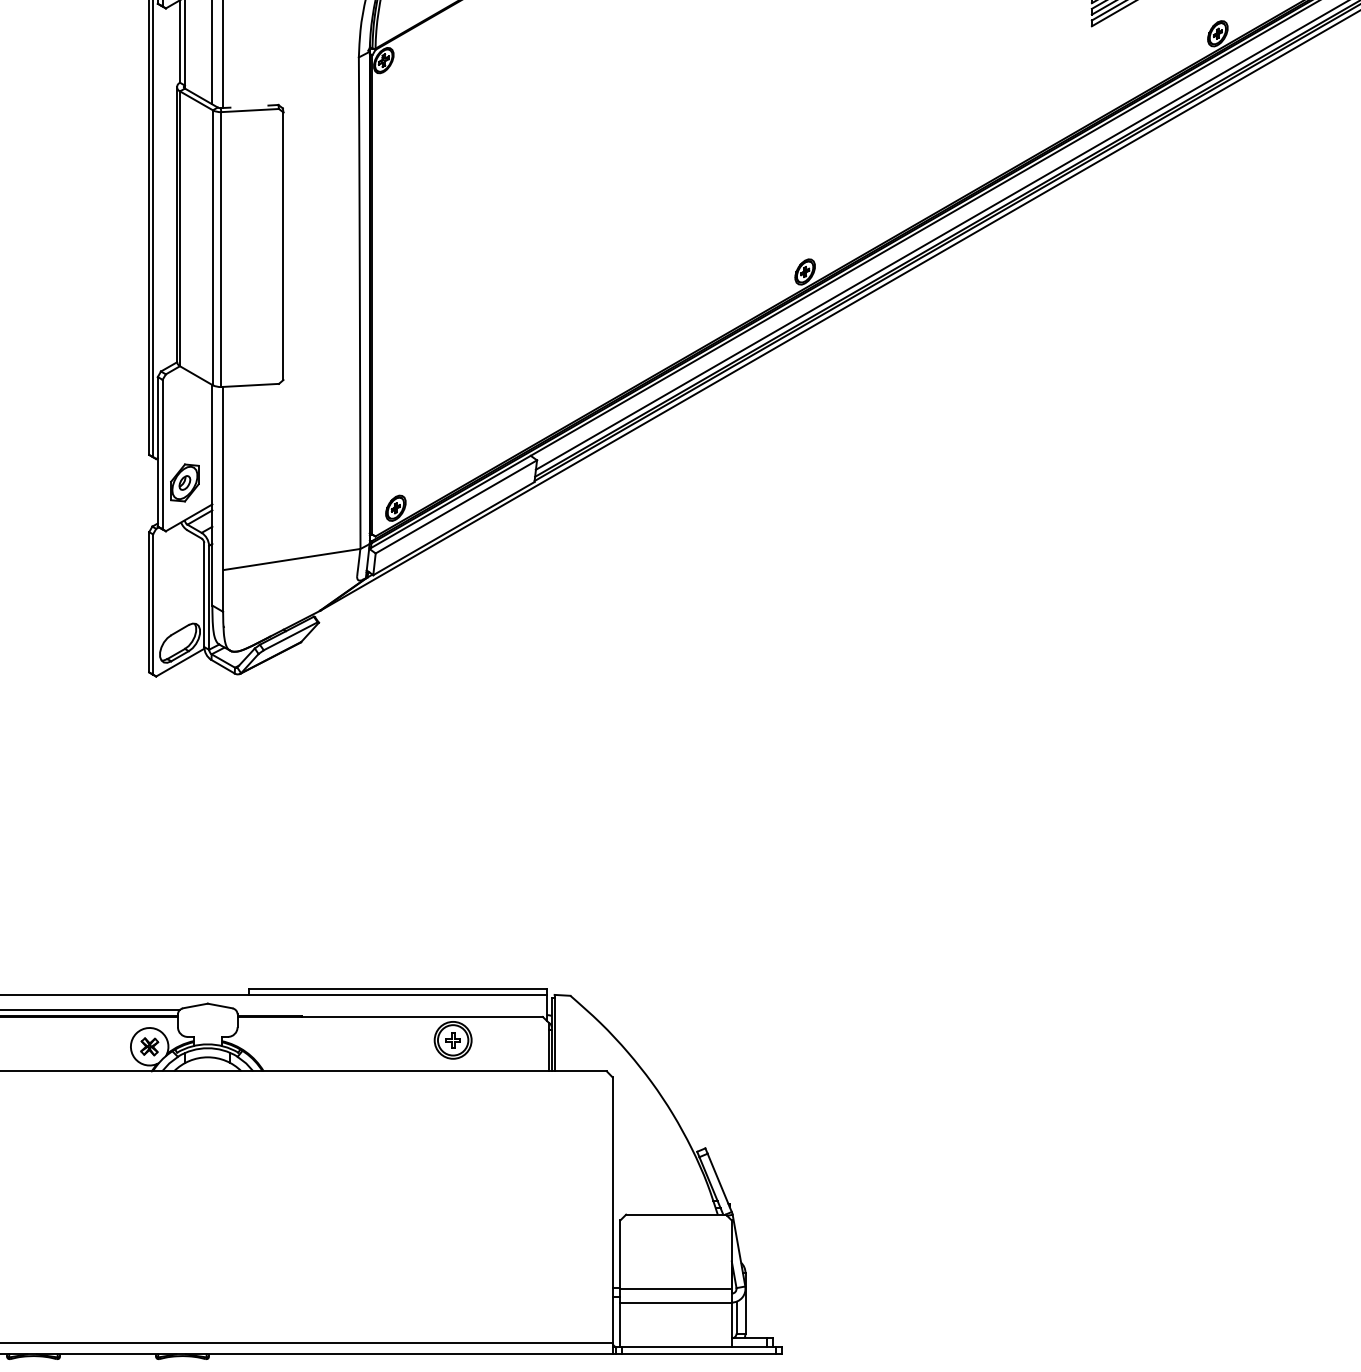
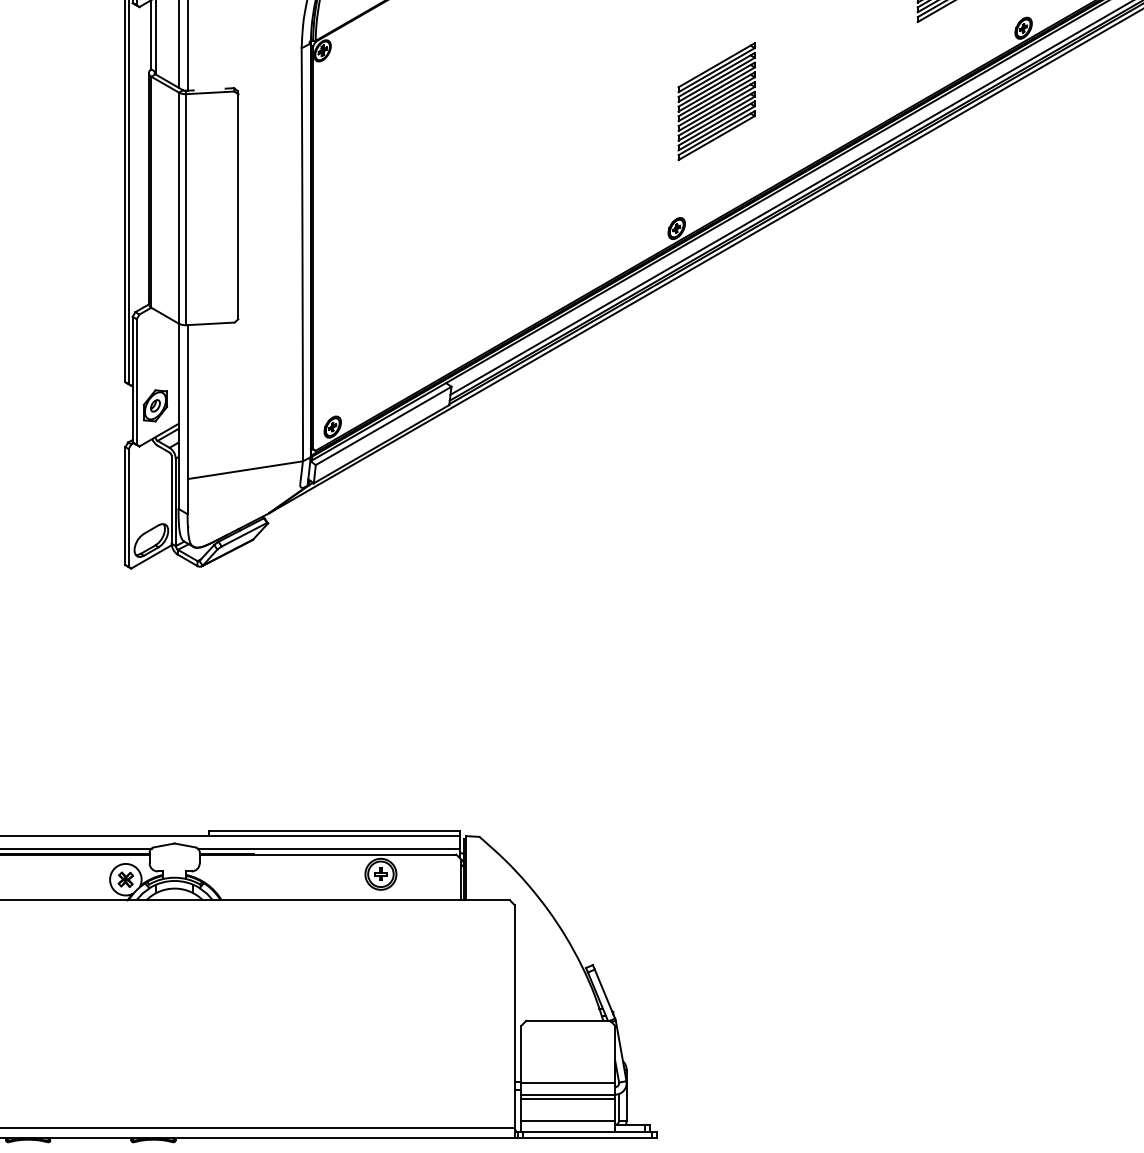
part: (852, 120) -> (716, 101), added
line: (390, 1009) -> (328, 848), added
line: (676, 1307) -> (568, 1098), added
line: (676, 1333) -> (568, 1120), added

